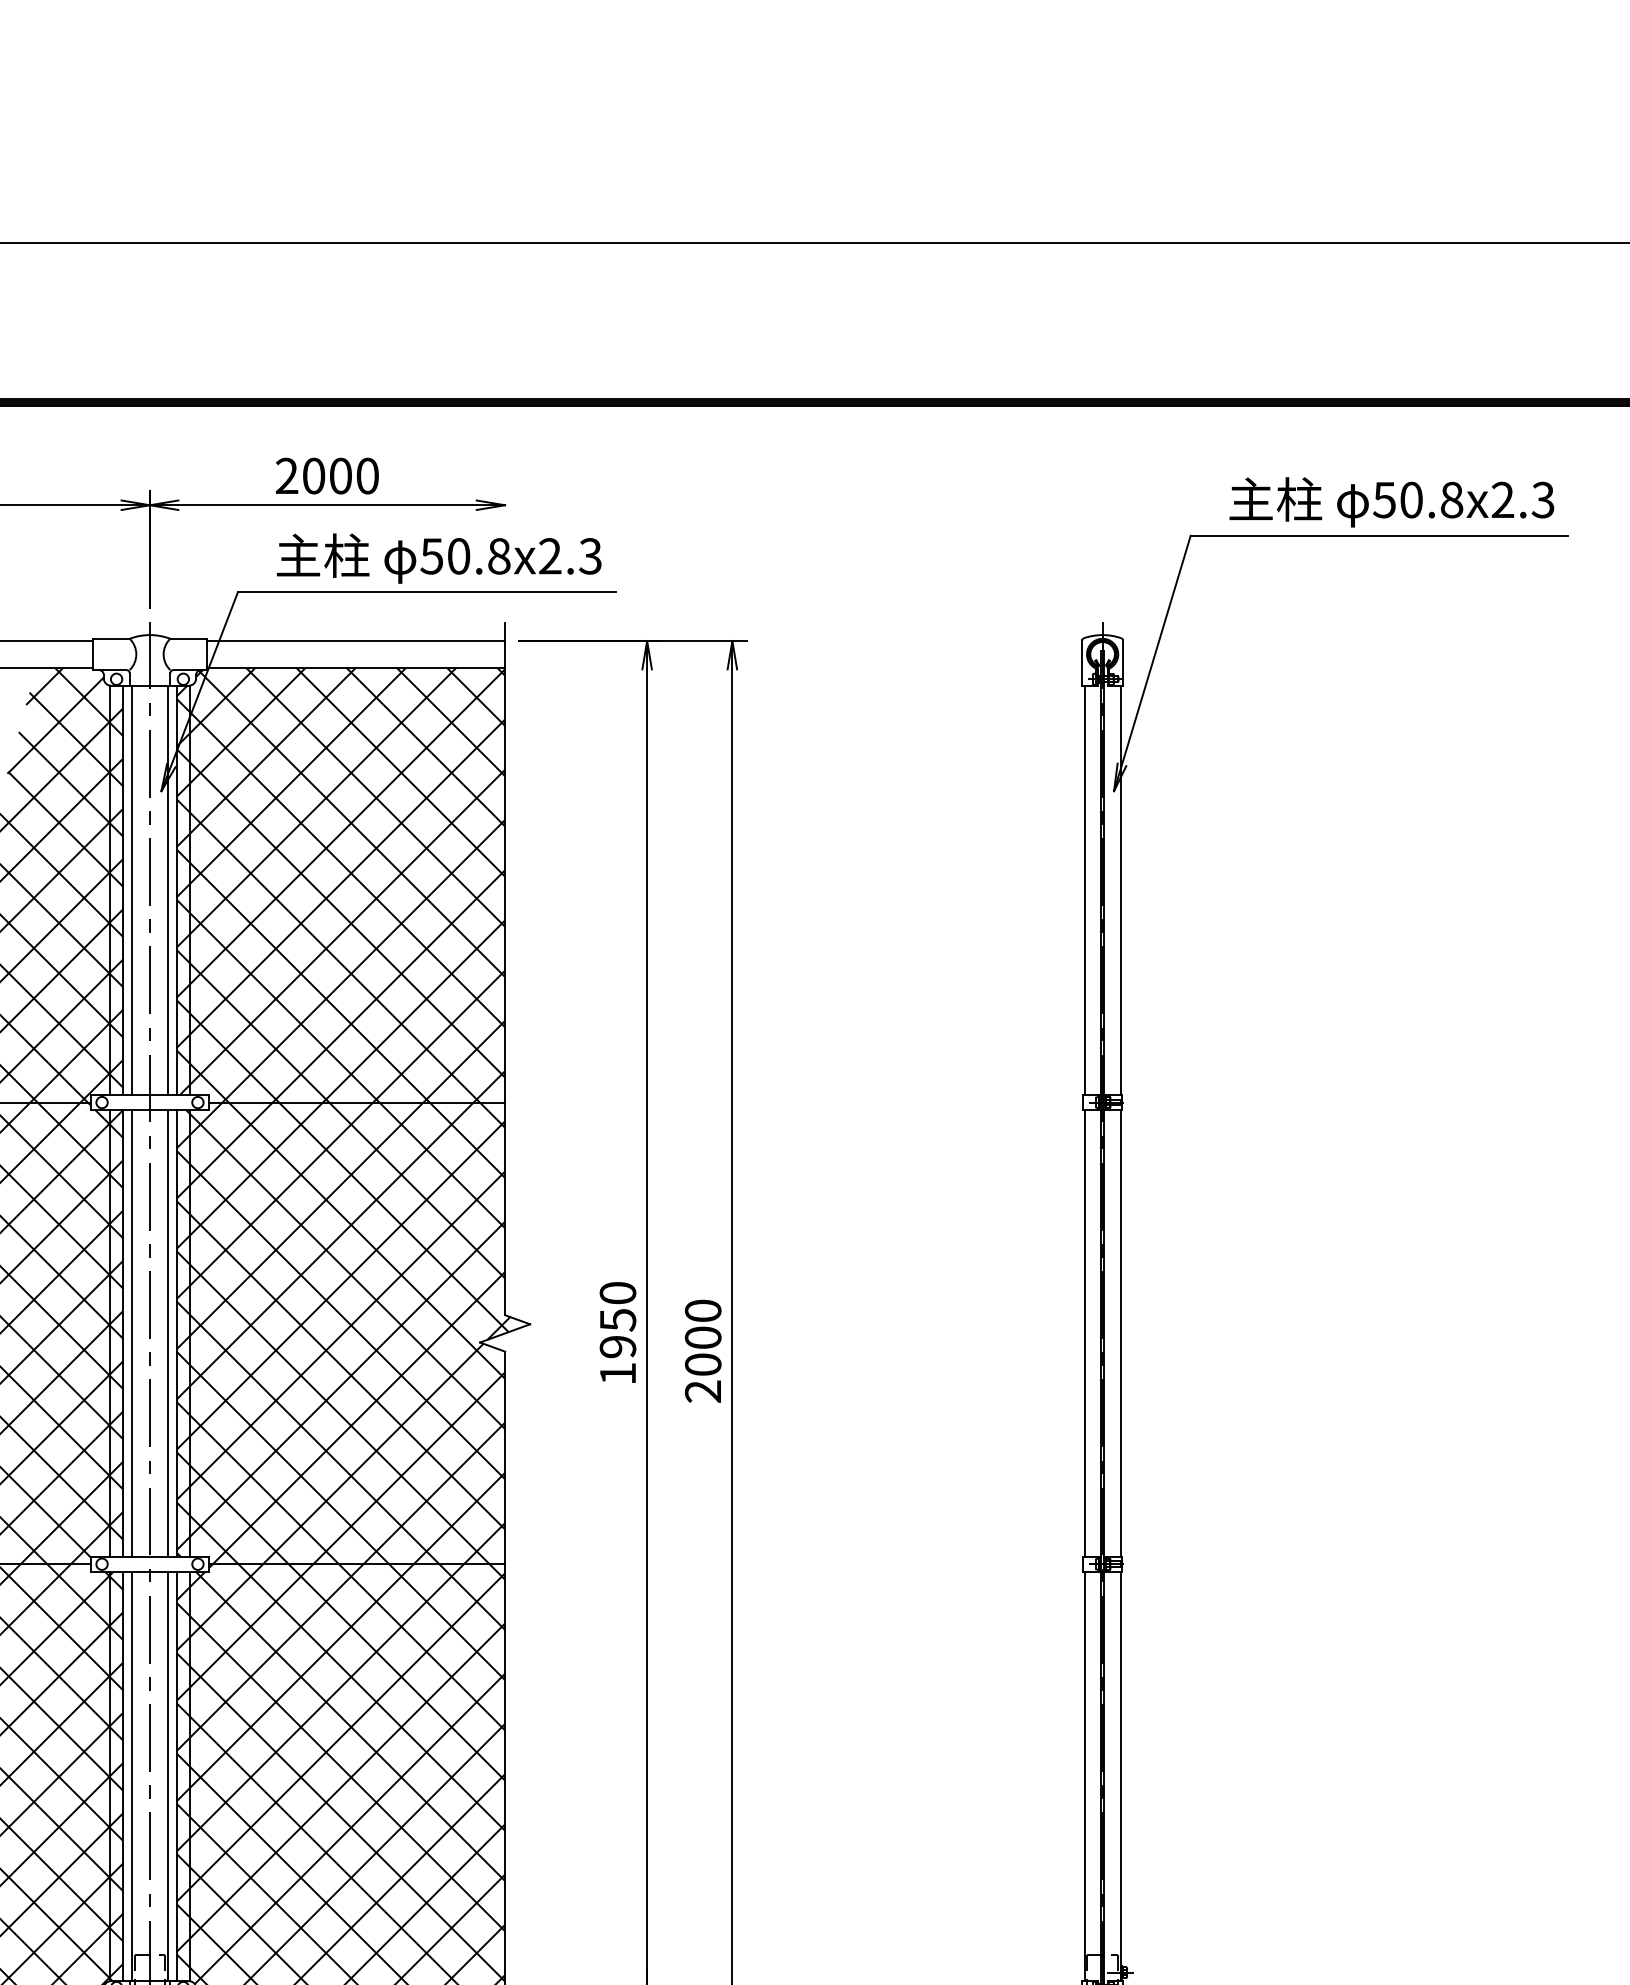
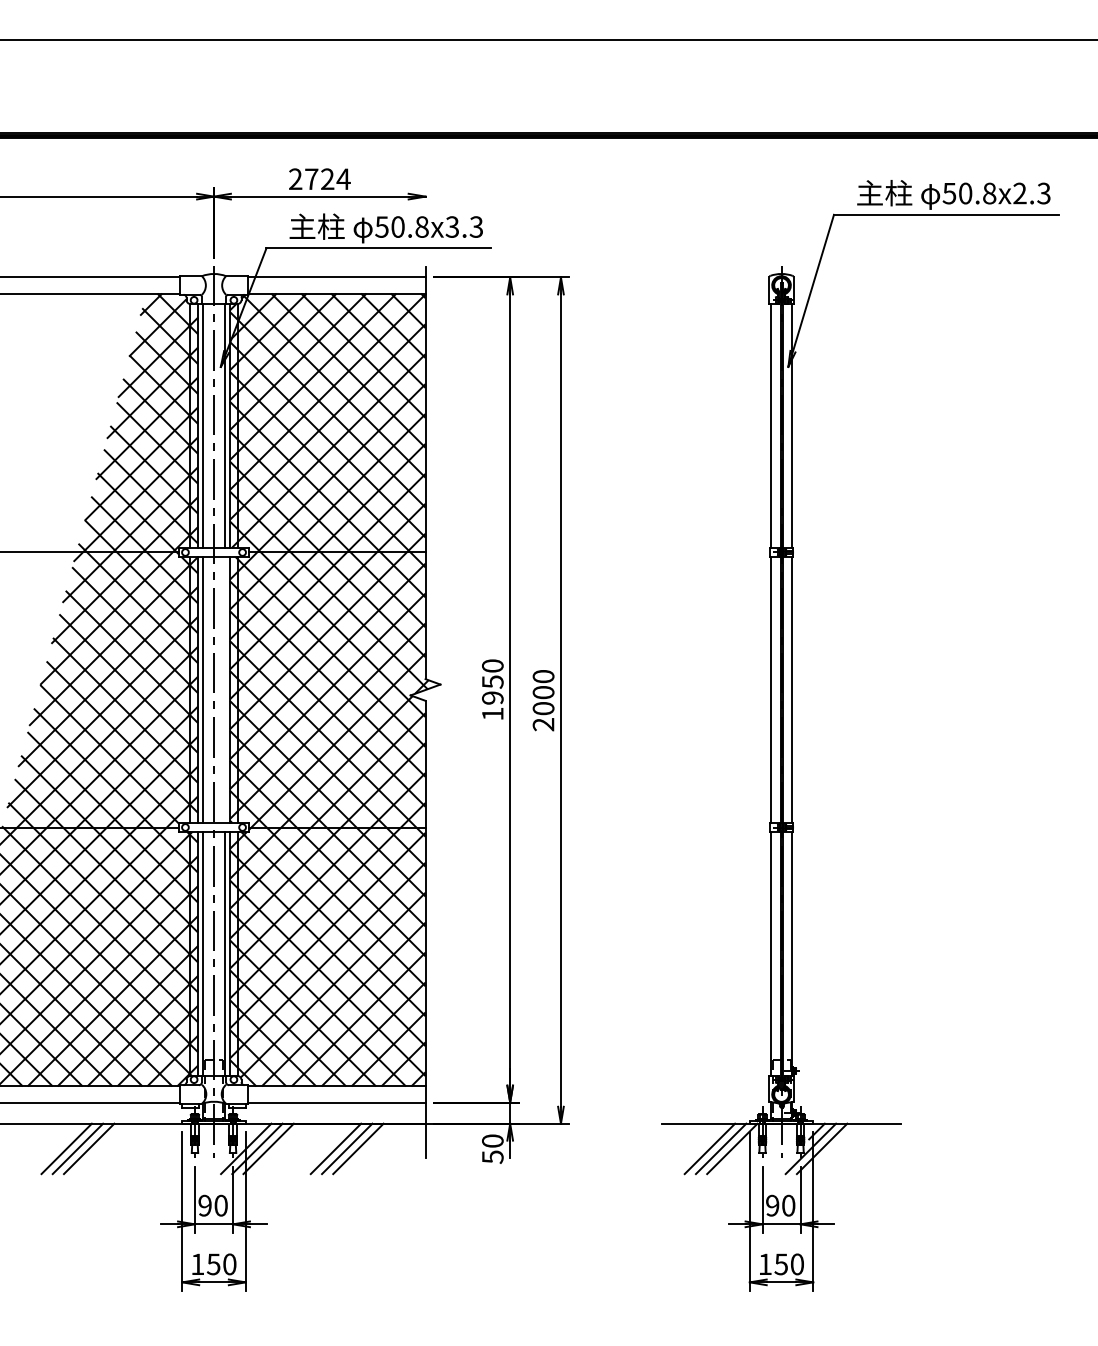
text: (340, 476) -> (327, 179), 2000 -> 2724
text: (550, 555) -> (452, 226), 50.8x2.3 -> 50.8x3.3
line: (167, 1332) -> (224, 689), removed

